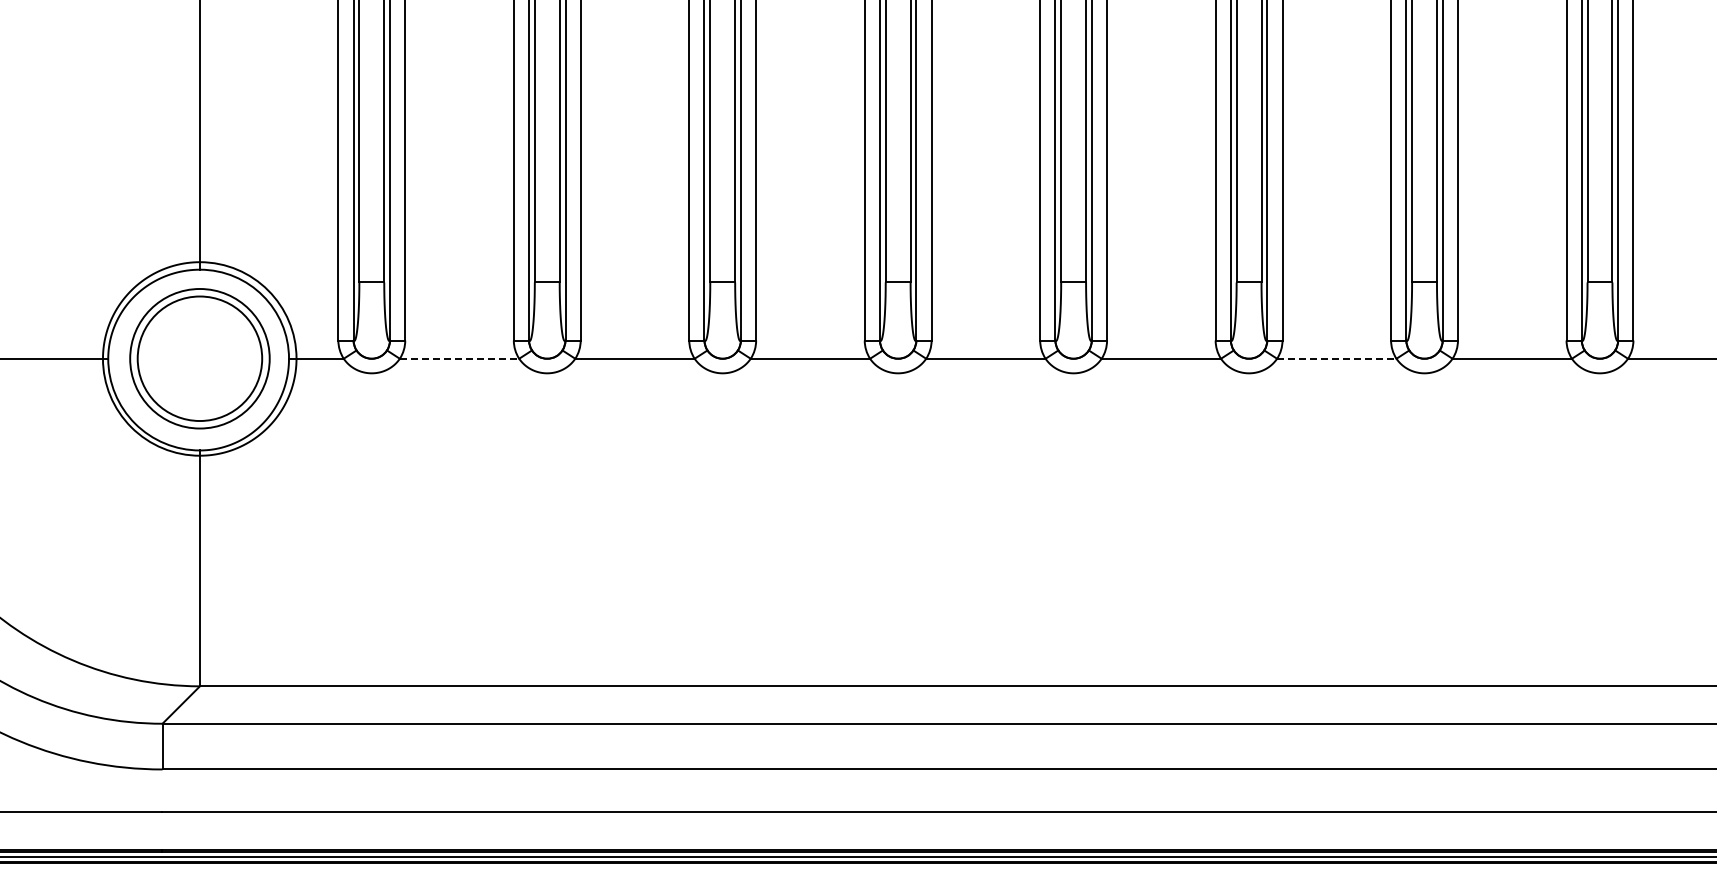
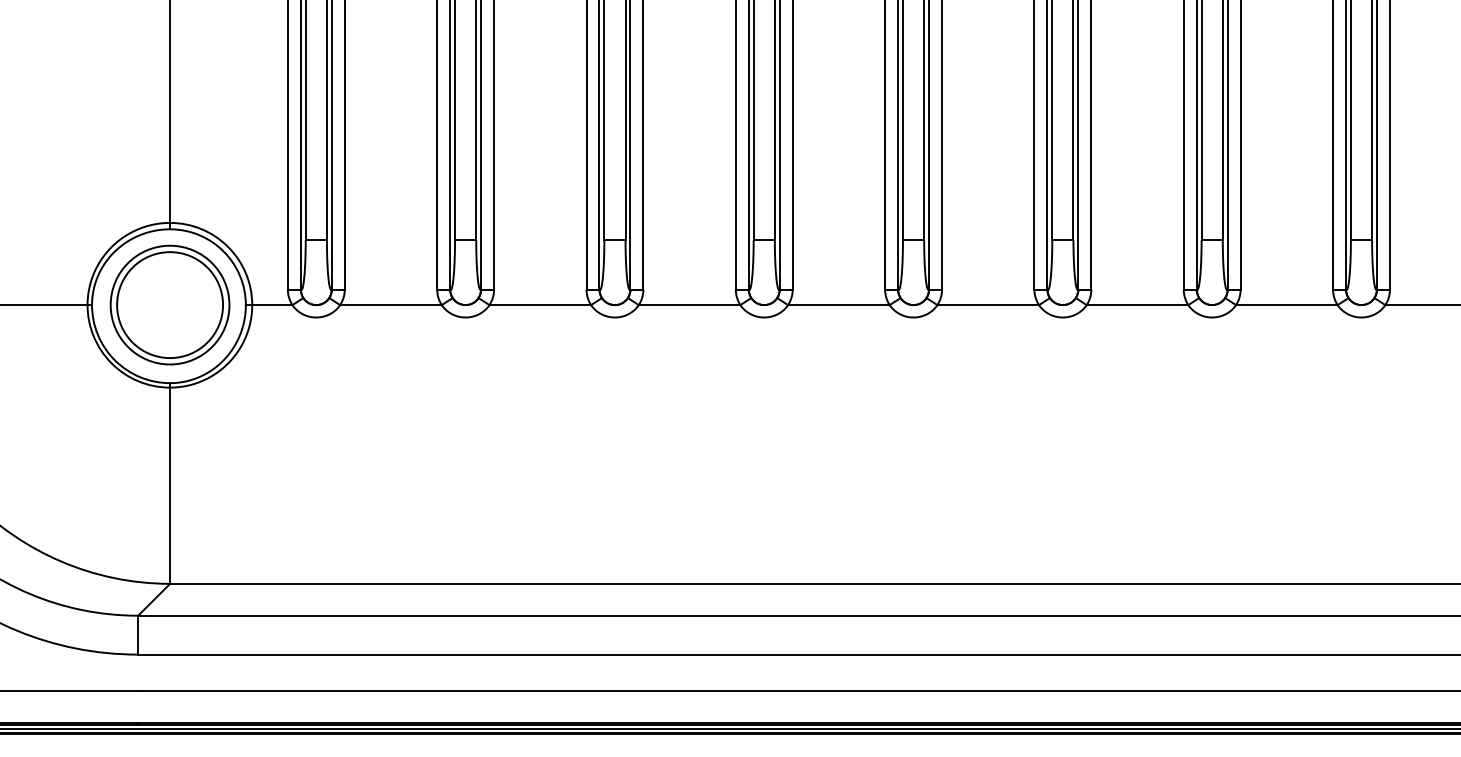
line: (459, 358) -> (390, 304), dashed -> solid
line: (1336, 358) -> (1137, 304), dashed -> solid

